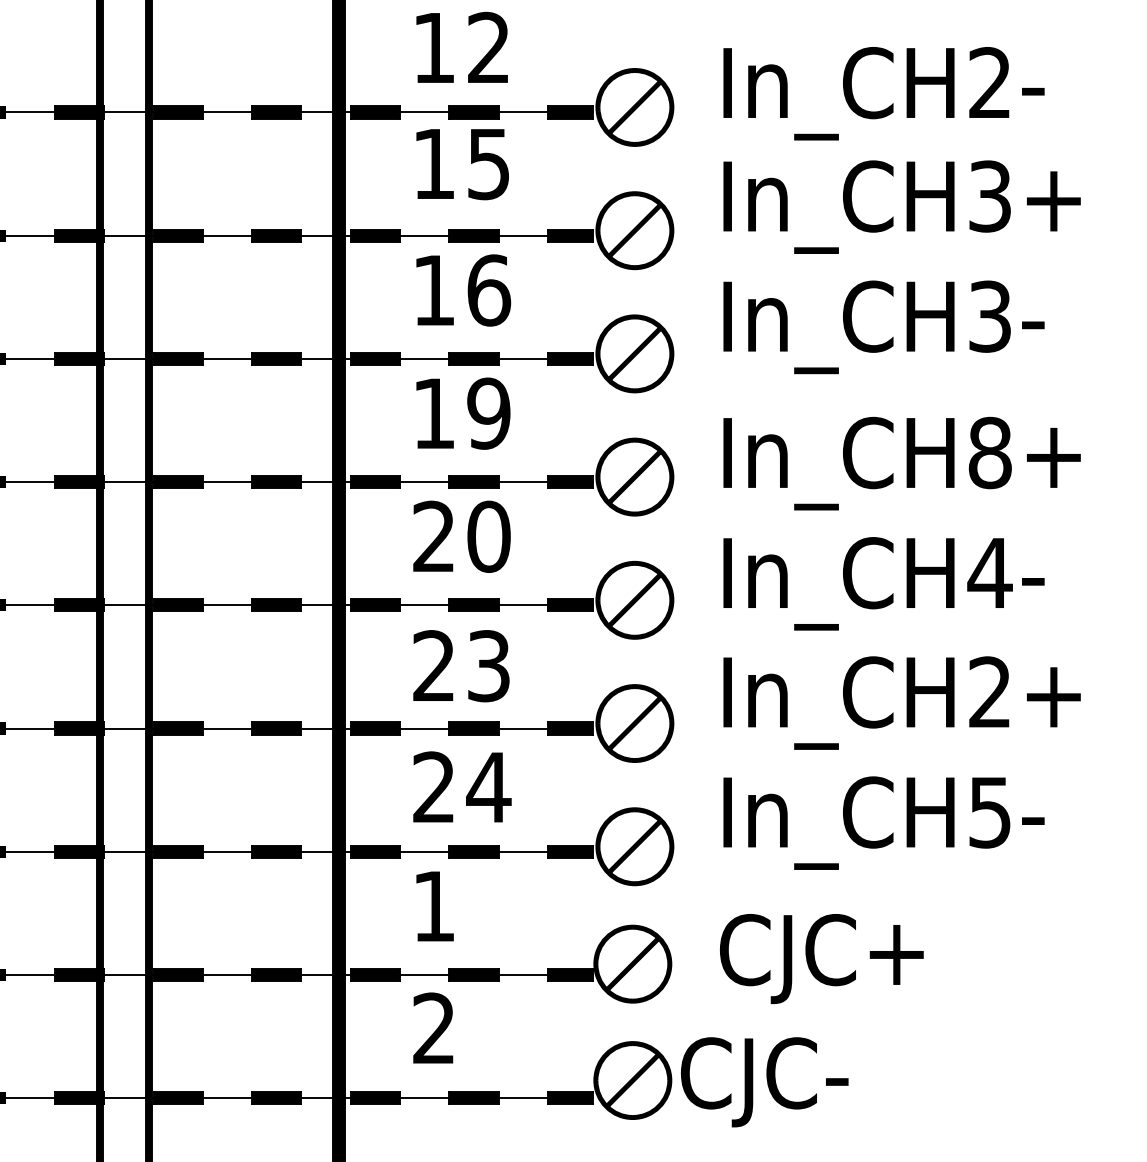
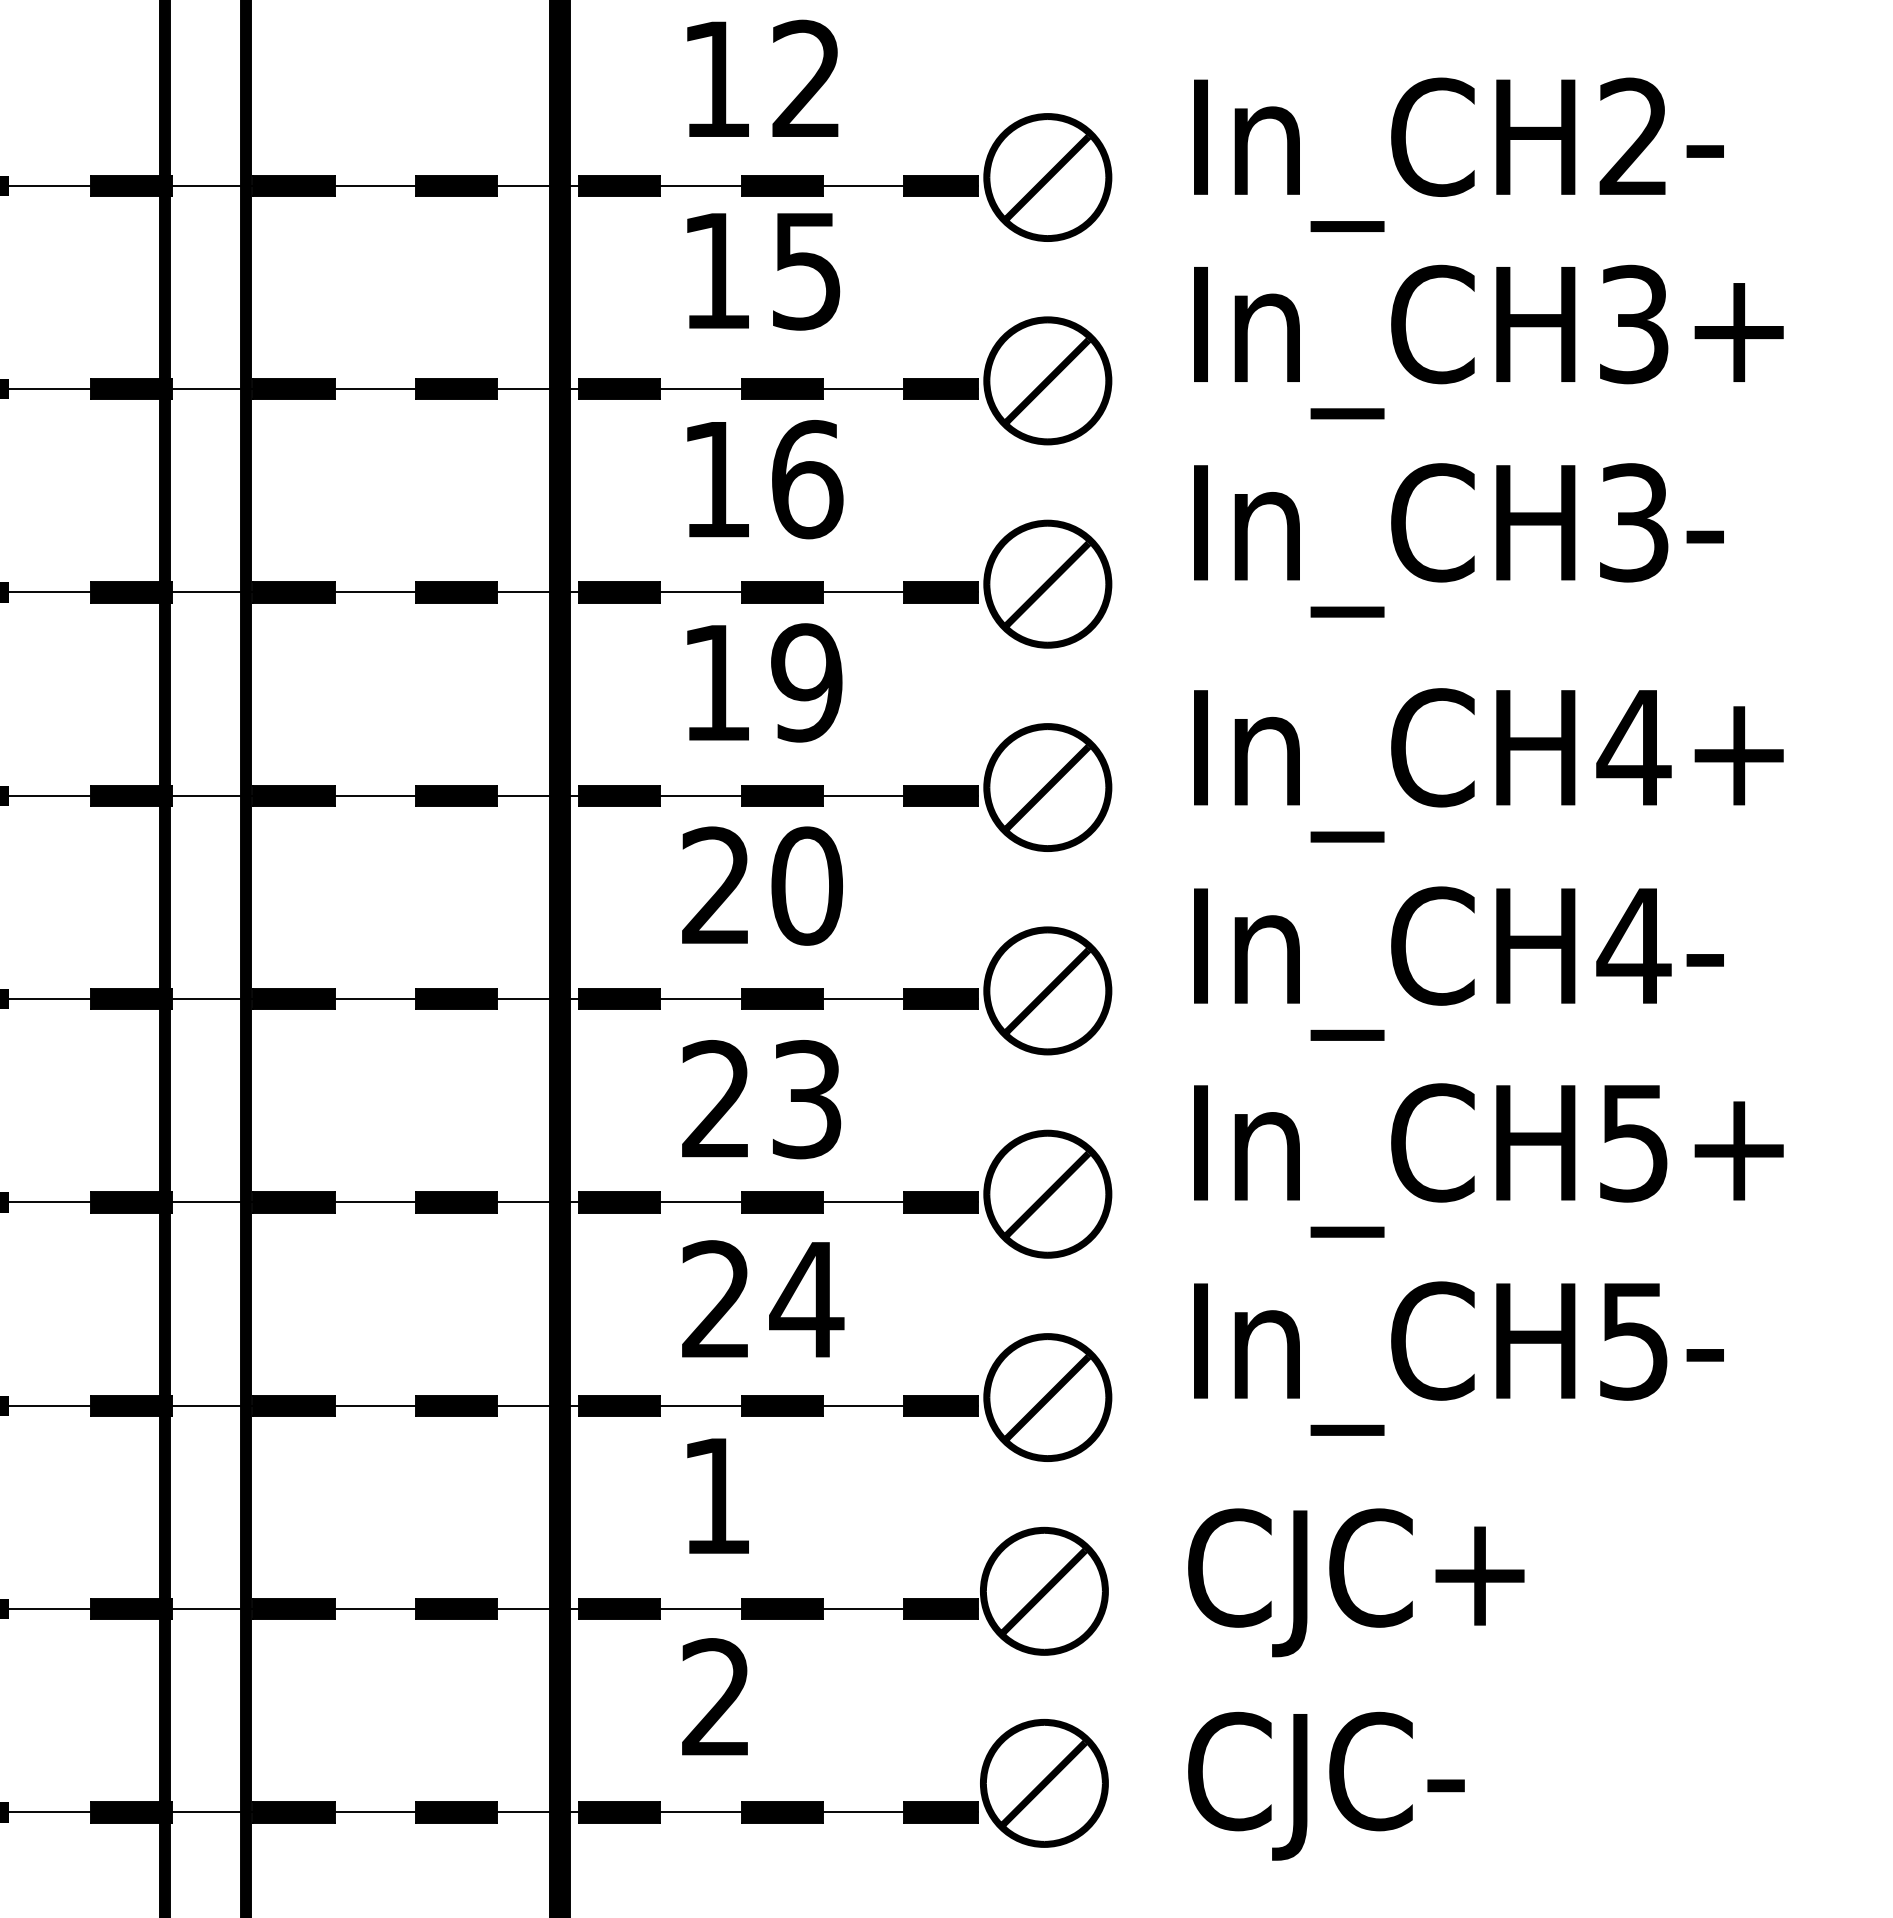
text: (989, 452) -> (1633, 746), In_CH8+ -> In_CH4+
text: (989, 692) -> (1633, 1143), In_CH2+ -> In_CH5+
text: (764, 1082) -> (1326, 1786), moved

